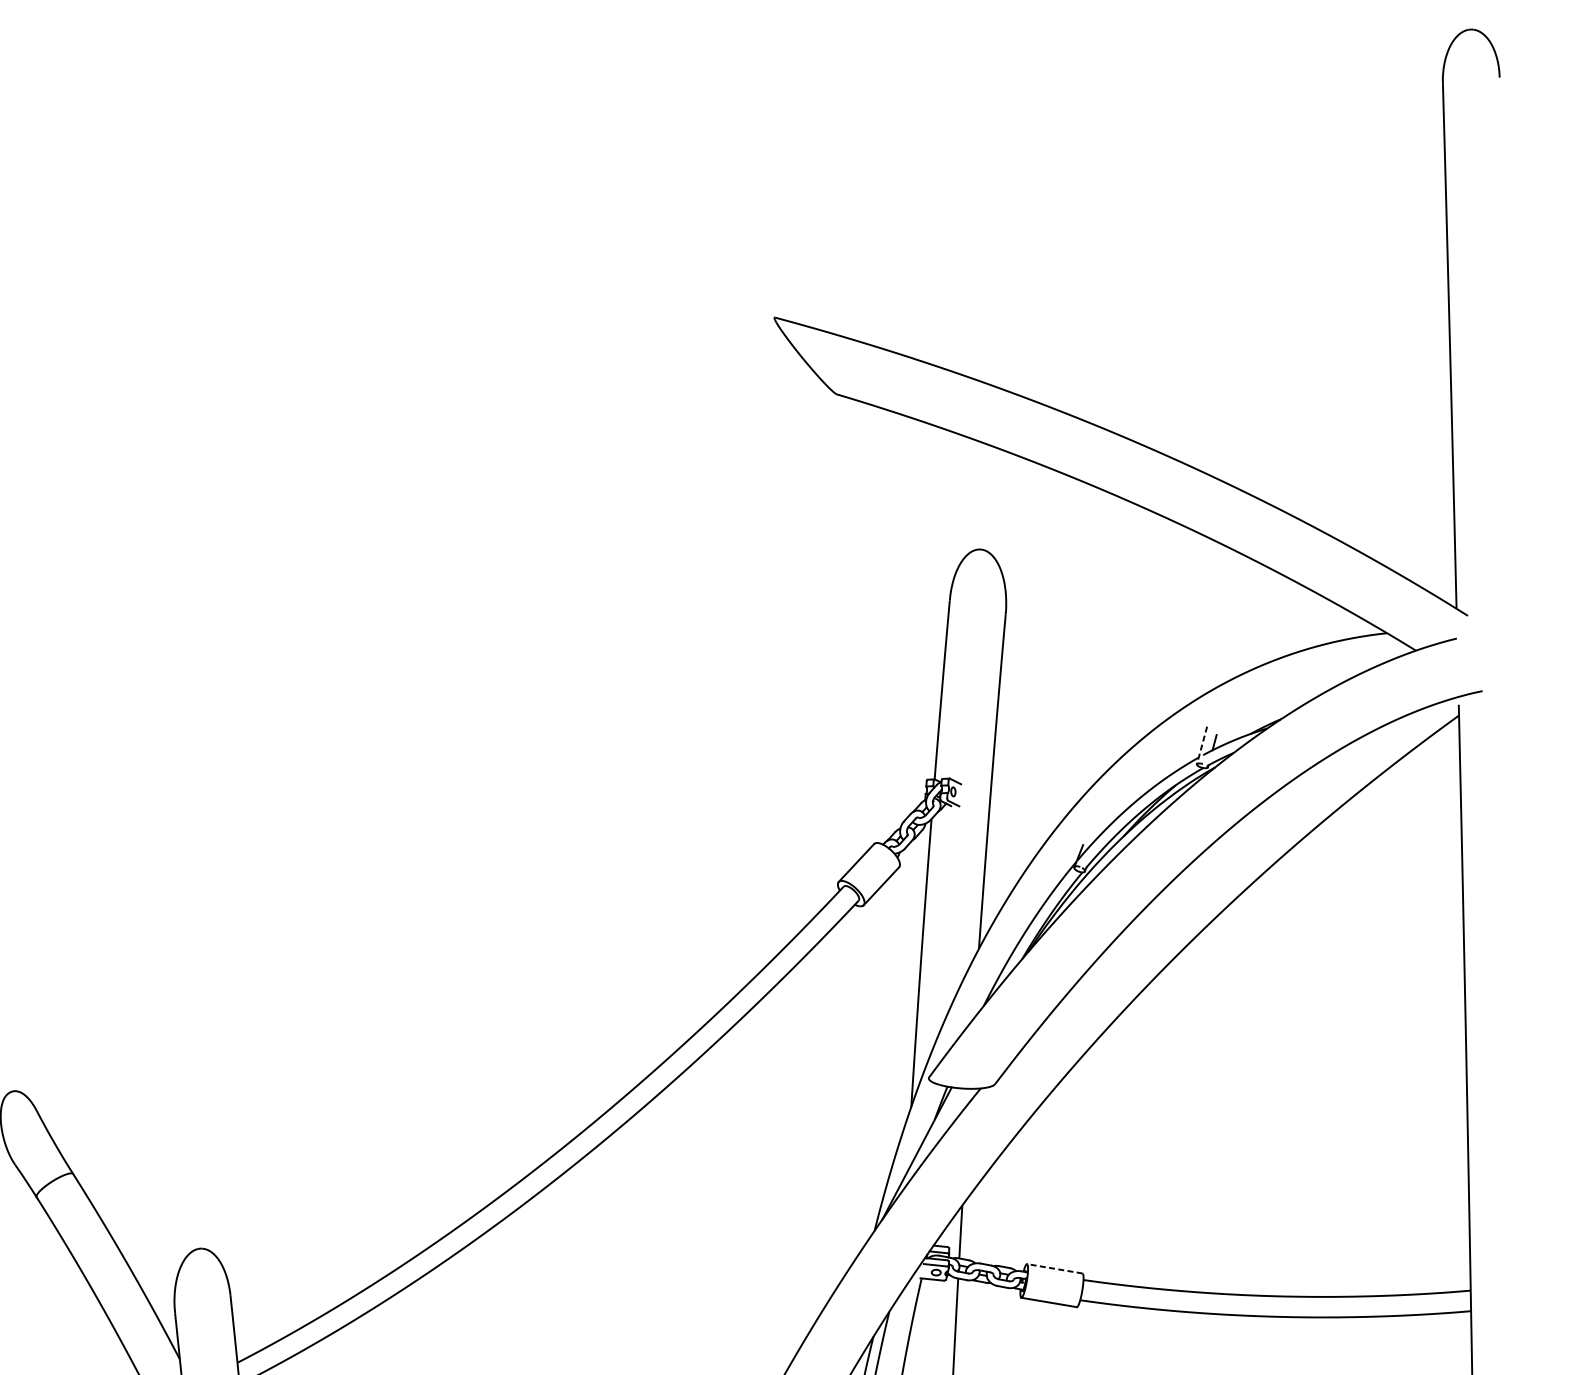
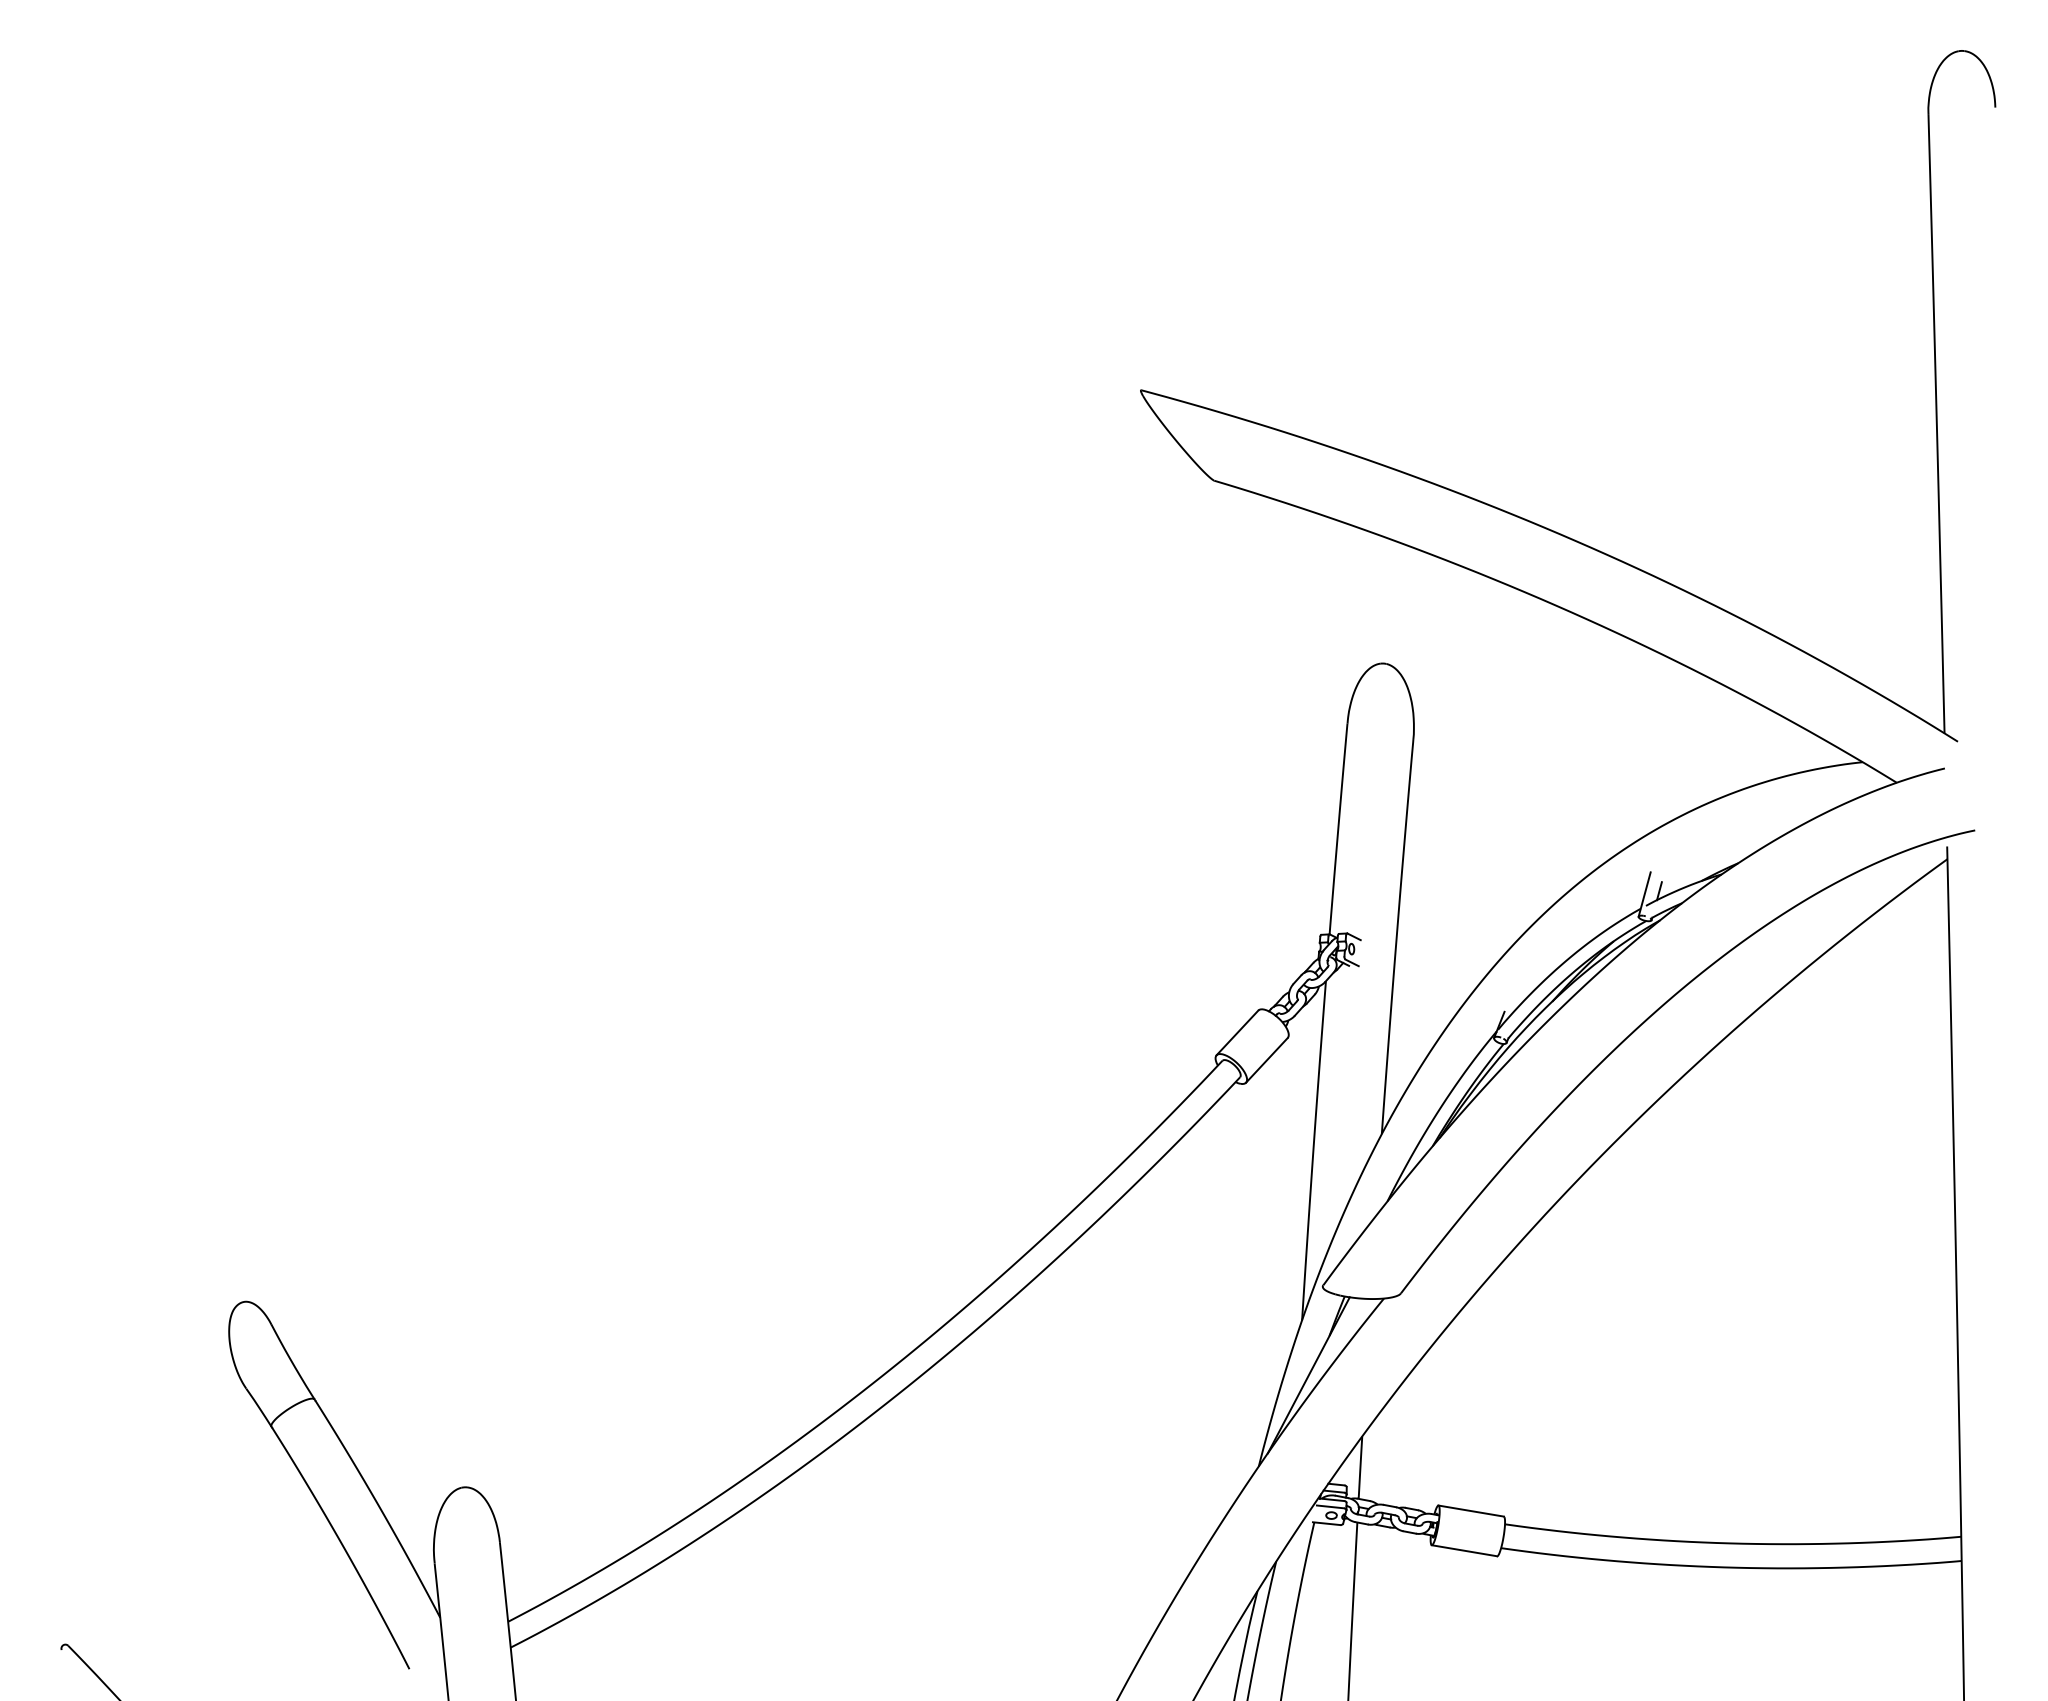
line: (1201, 745) -> (1644, 894), dashed -> solid
line: (1054, 1268) -> (1470, 1510), dashed -> solid

